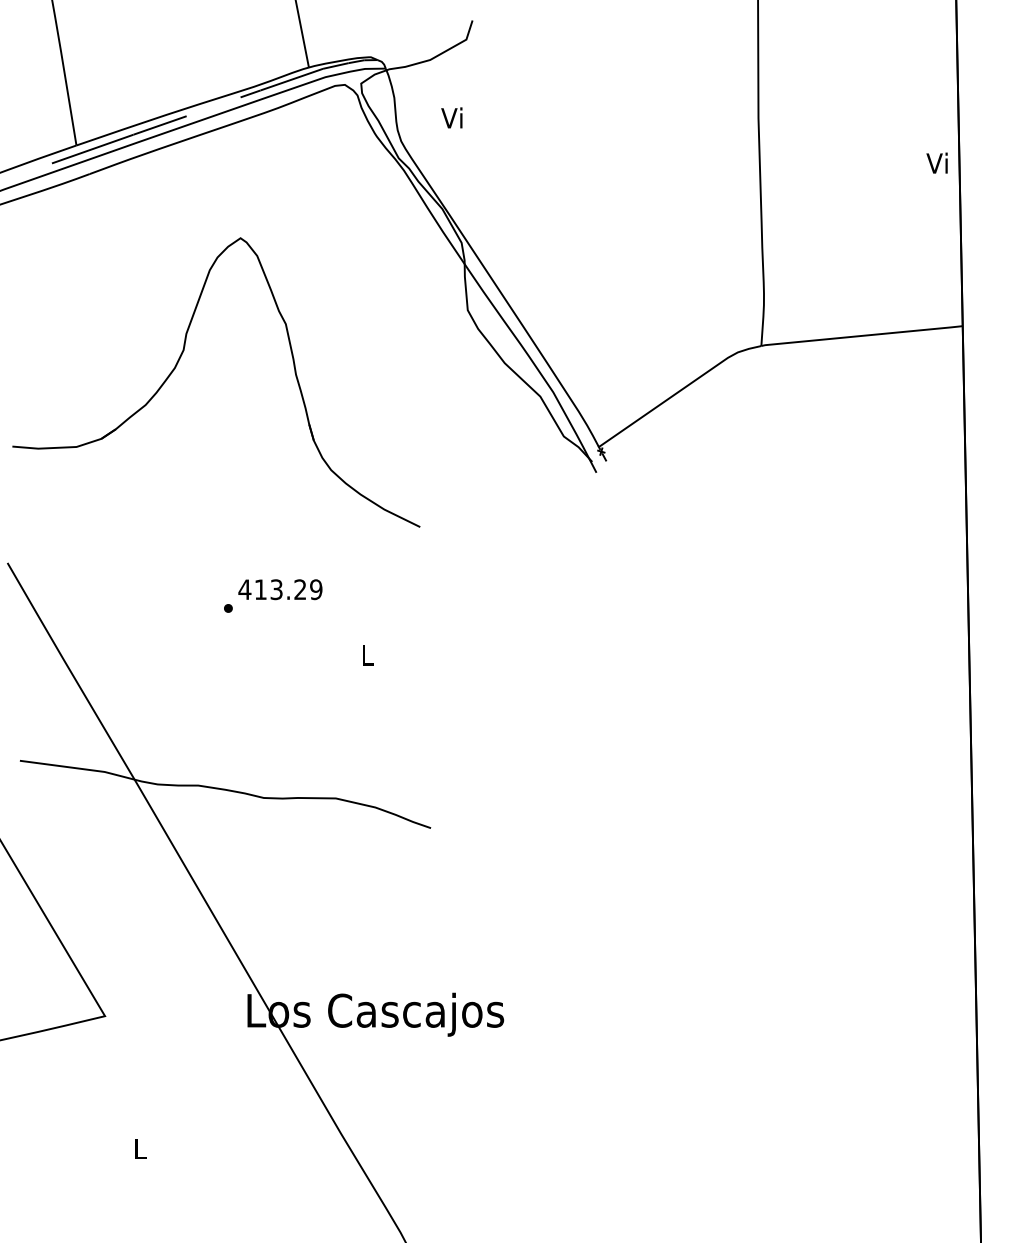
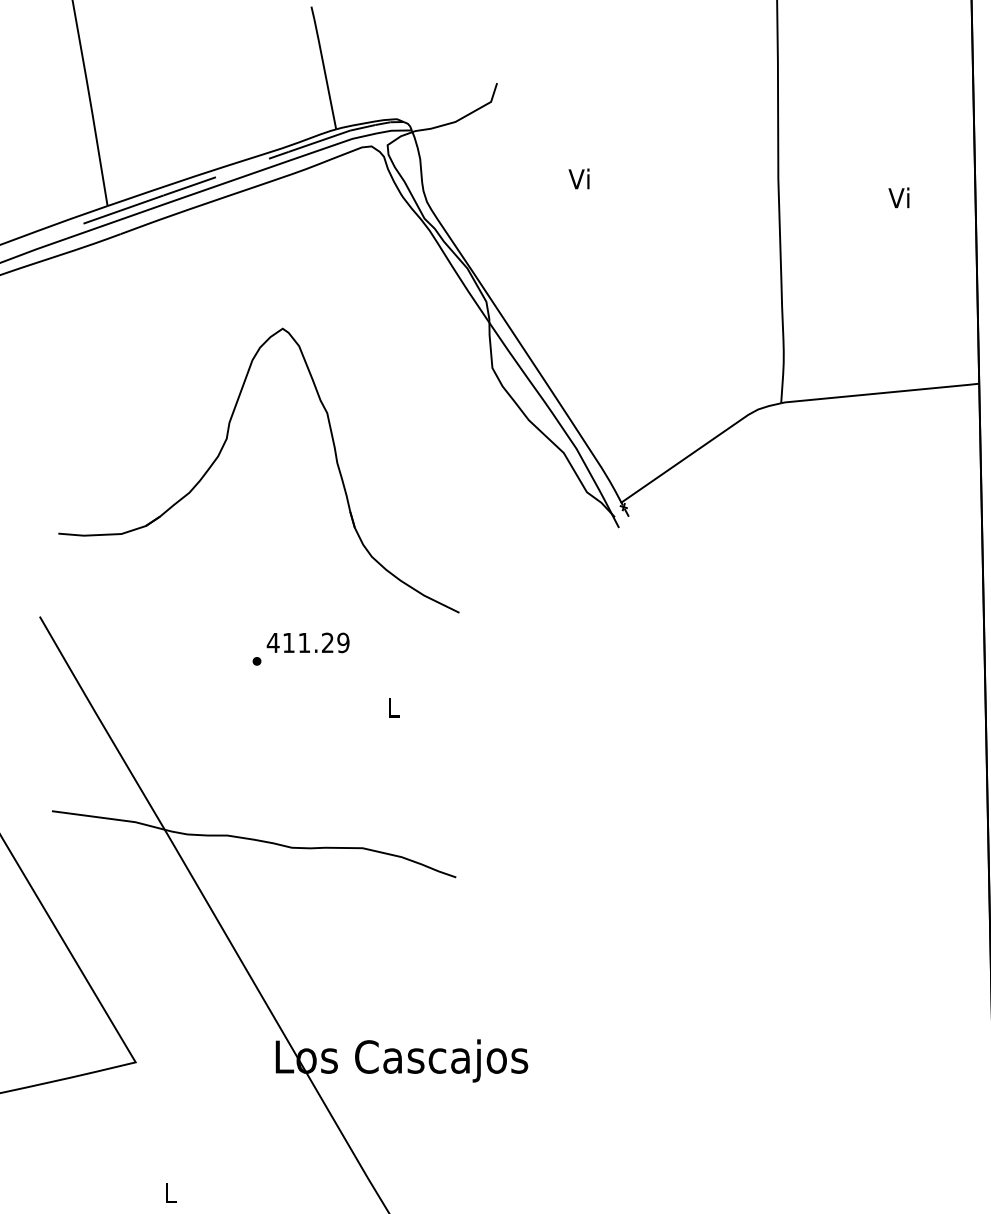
text: (451, 117) -> (578, 178), moved
text: (936, 162) -> (898, 197), moved
part: (178, 363) -> (221, 451), moved
text: (276, 589) -> (304, 642), 413.29 -> 411.29

